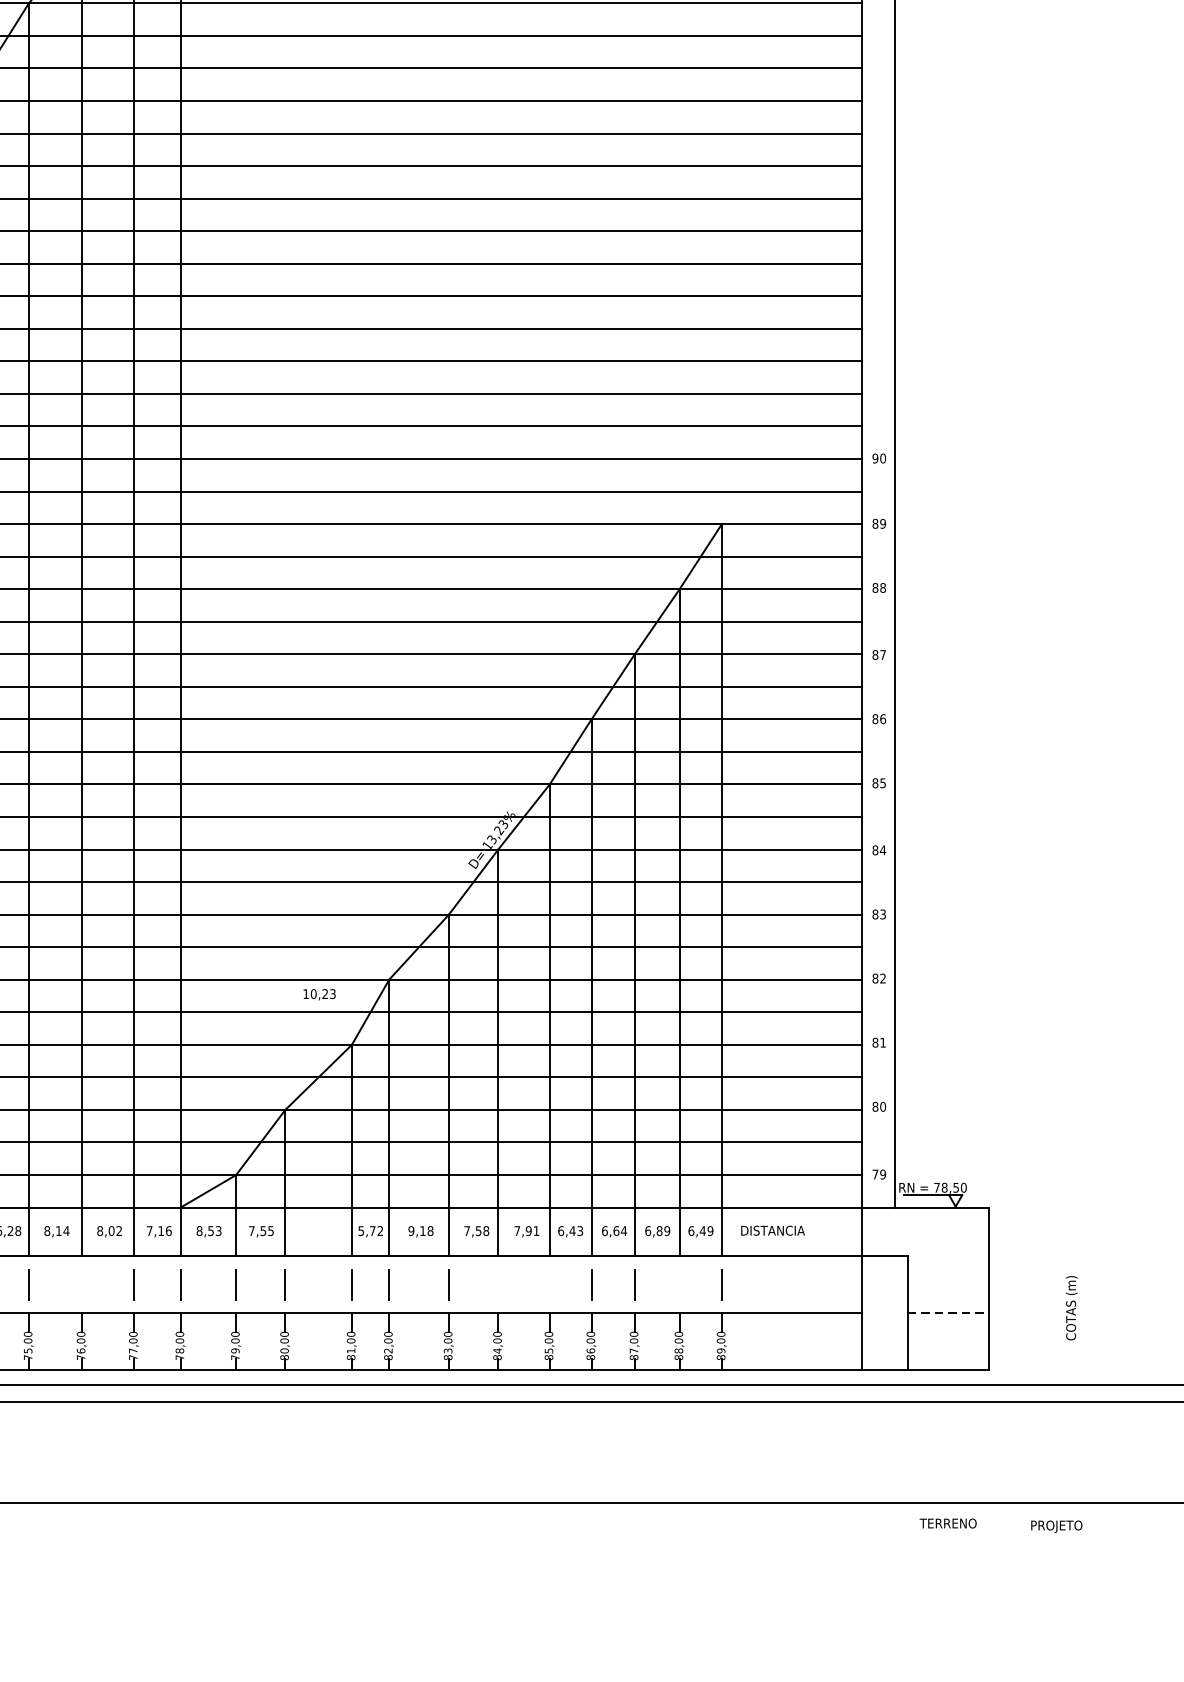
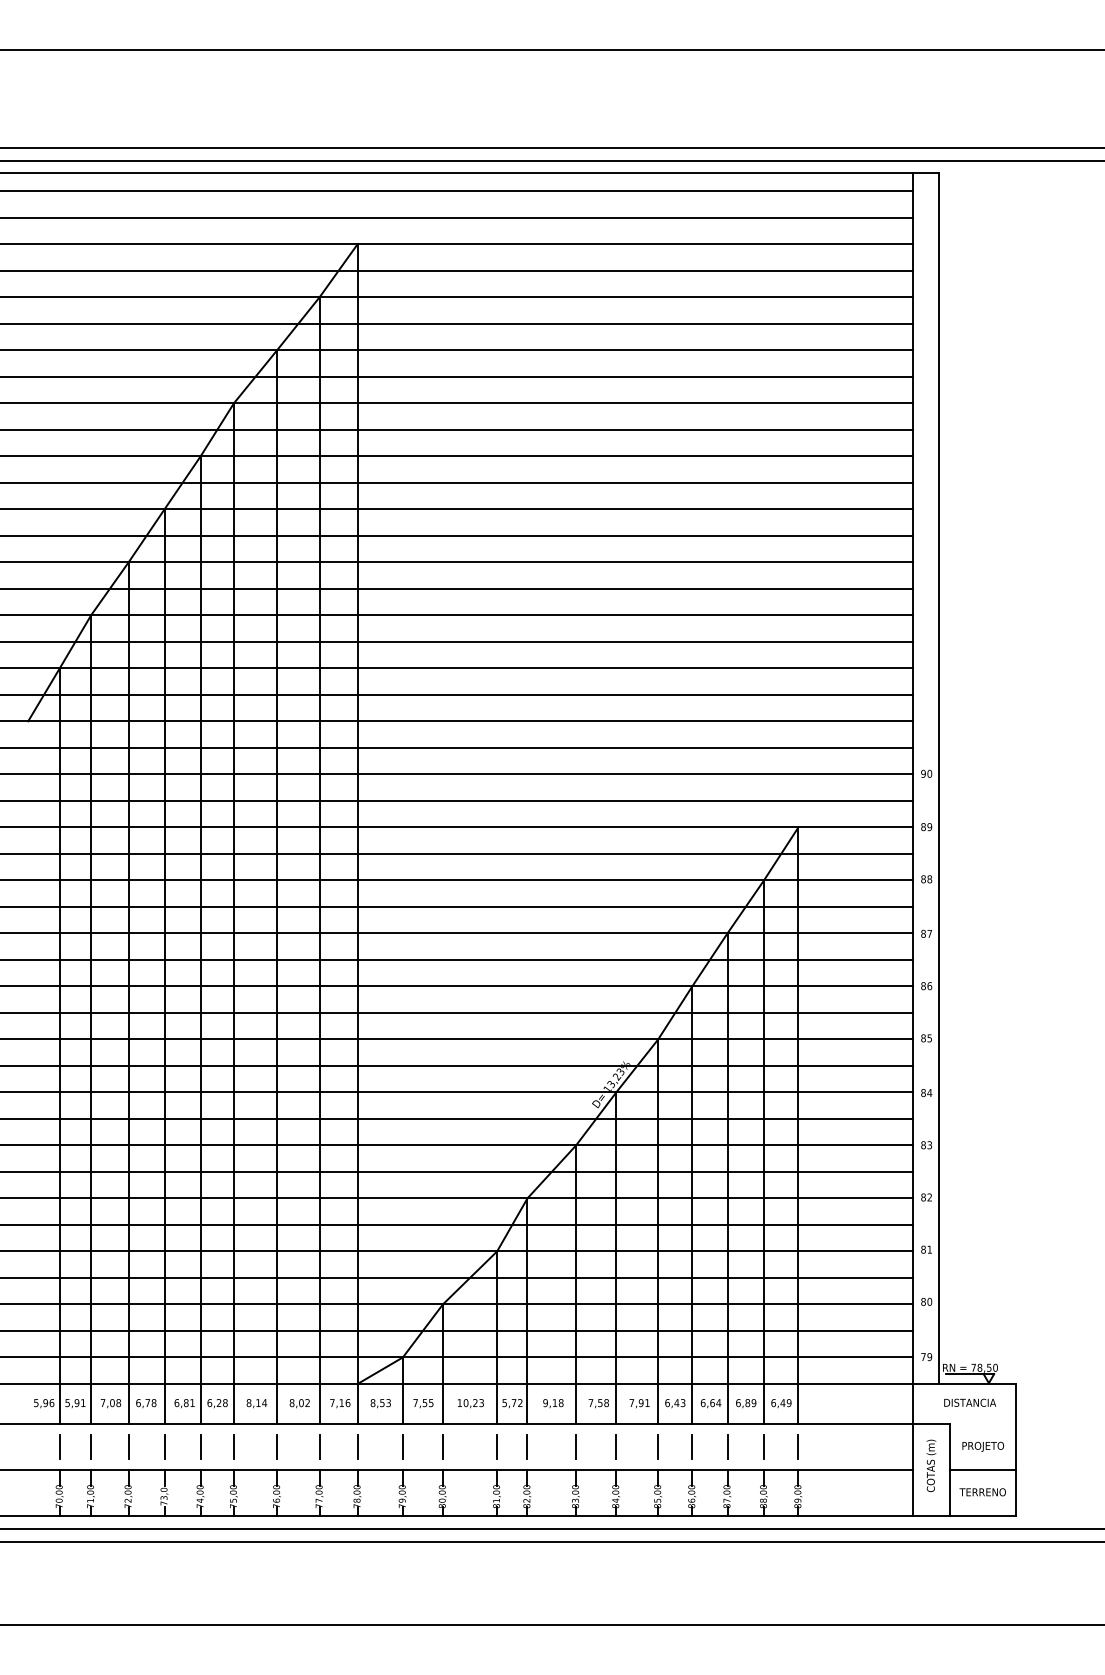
text: (319, 994) -> (470, 1403), moved
text: (773, 1230) -> (970, 1402), moved
line: (82, 1284) -> (277, 1446), added
line: (498, 1284) -> (616, 1446), added
line: (550, 1284) -> (658, 1446), added
line: (680, 1284) -> (764, 1446), added
text: (1071, 1307) -> (931, 1465), moved
line: (949, 1313) -> (983, 1470), dashed -> solid
text: (947, 1523) -> (982, 1492), moved
text: (1057, 1526) -> (983, 1446), moved

